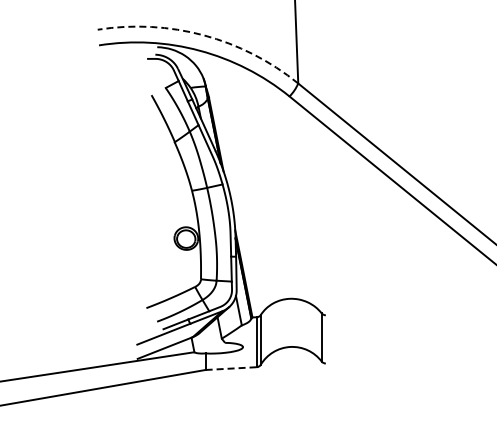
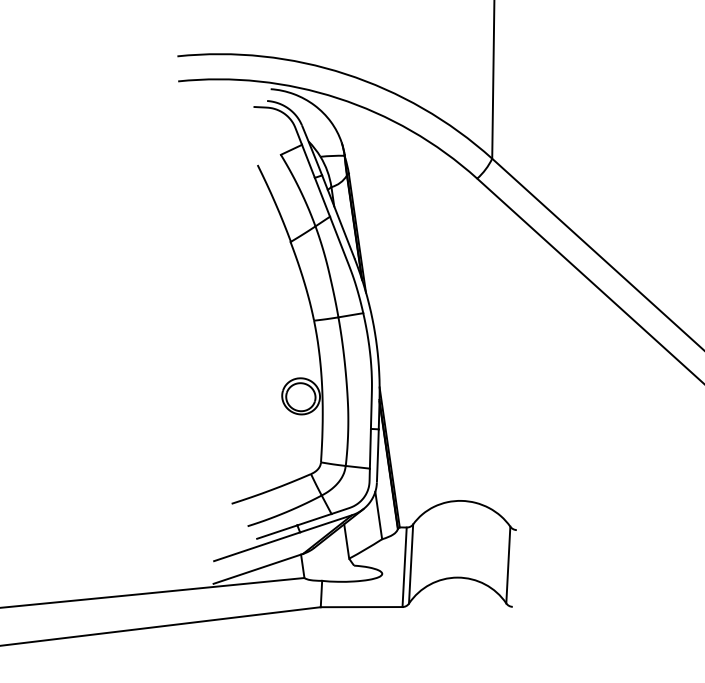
arc: (203, 35) -> (345, 74), dashed -> solid
line: (231, 368) -> (362, 606), dashed -> solid

